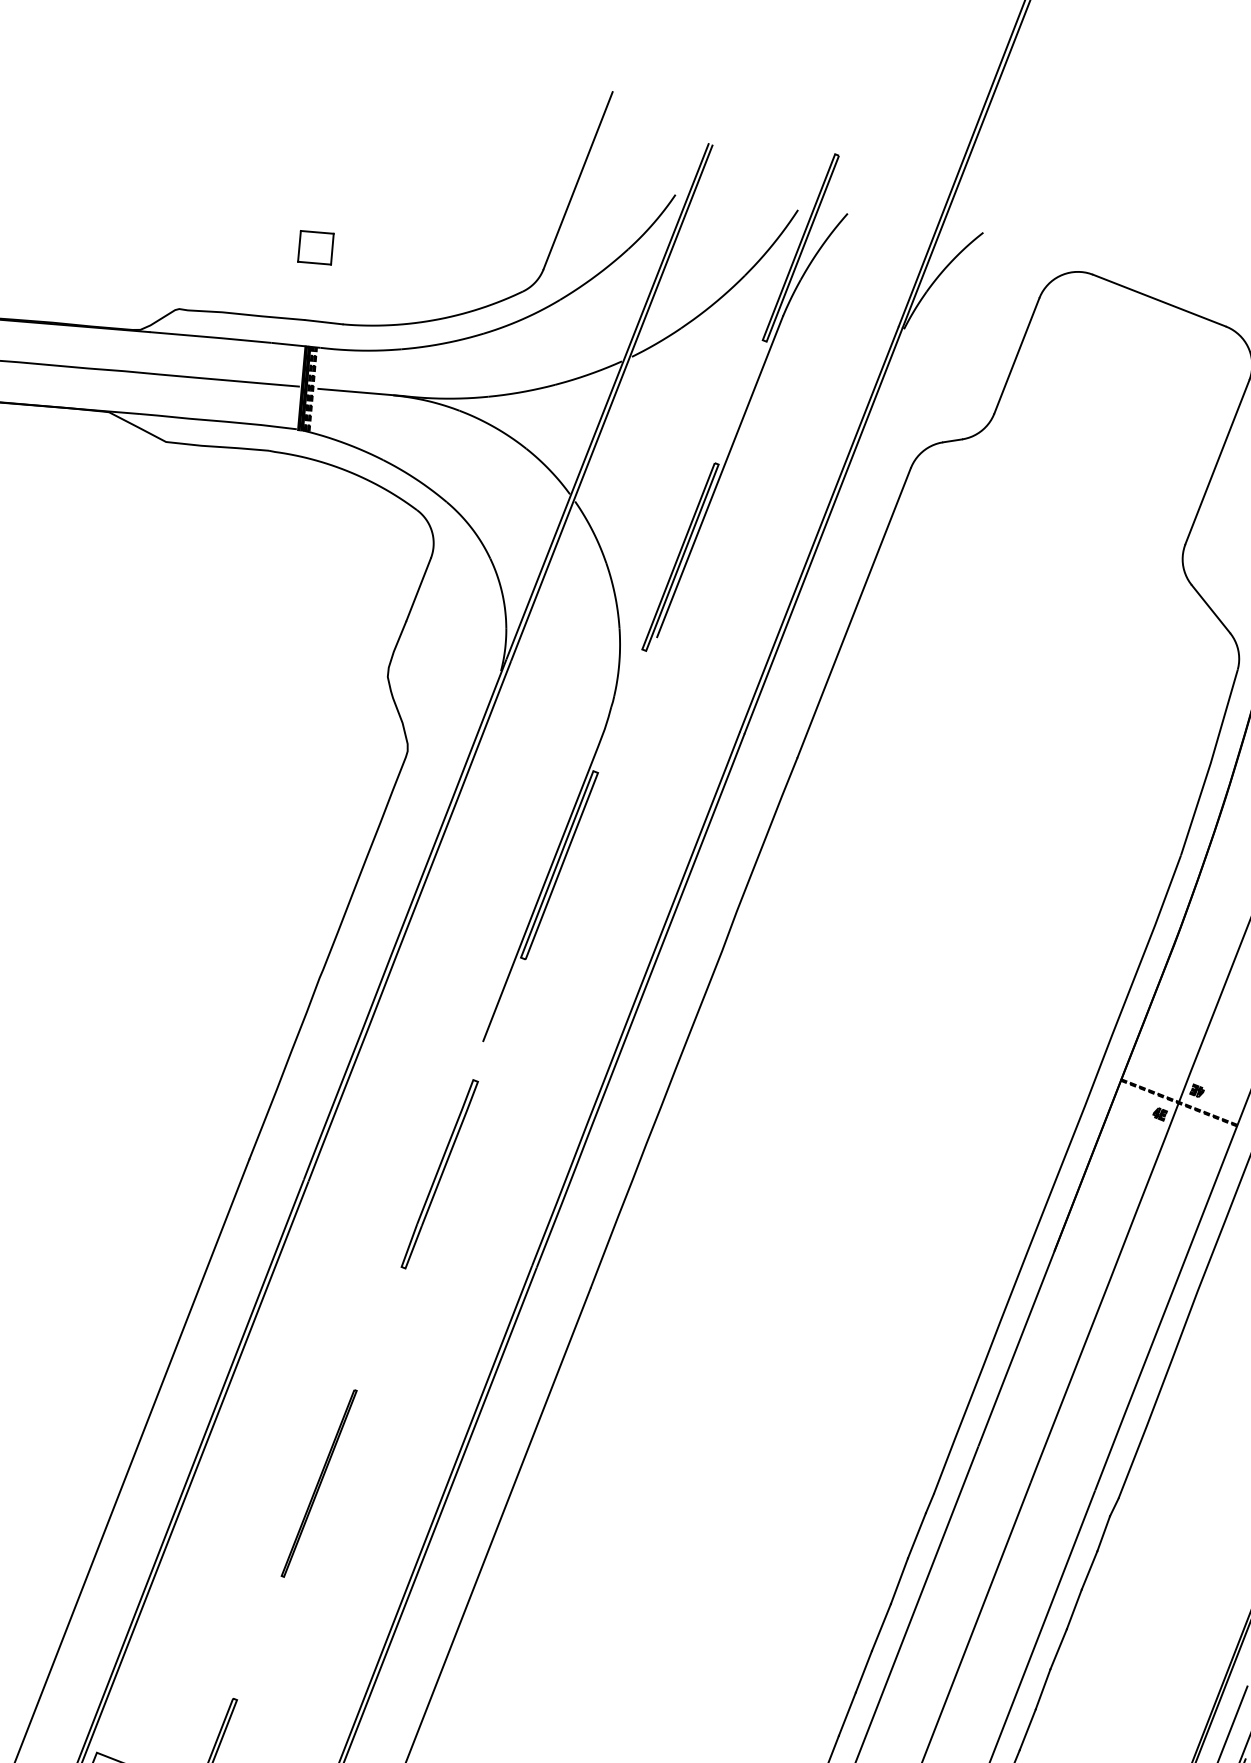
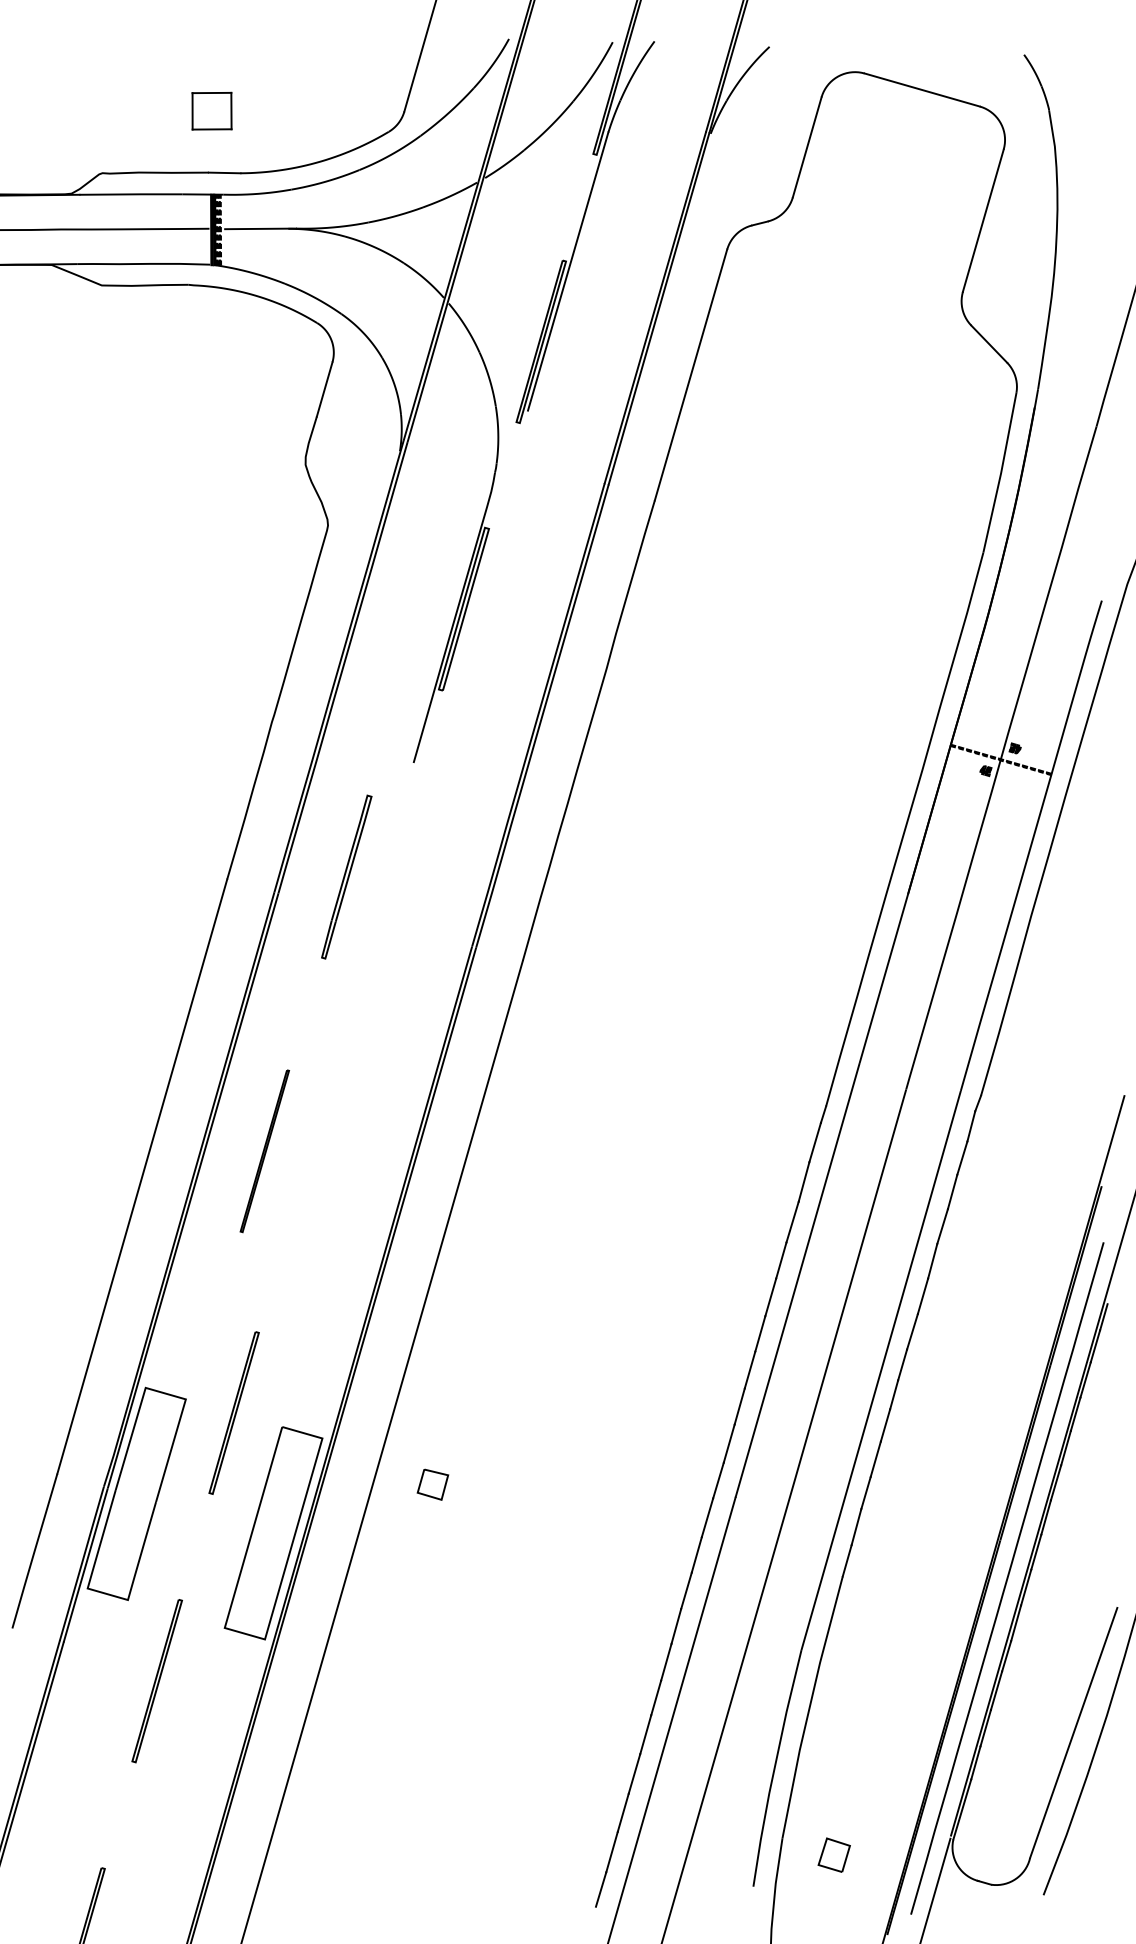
part: (316, 248) -> (212, 111), size x1.4
part: (439, 1173) -> (346, 876), moved
part: (318, 1483) -> (264, 1151), moved

